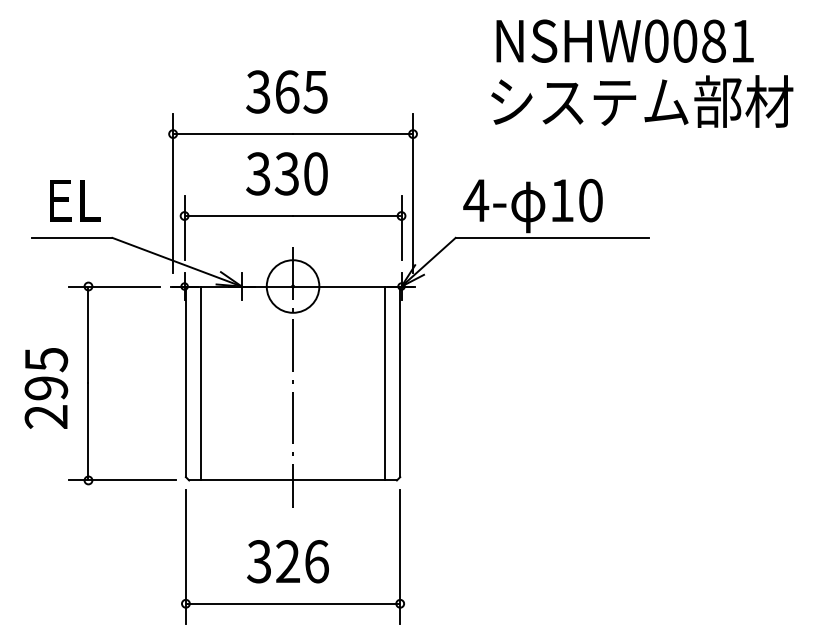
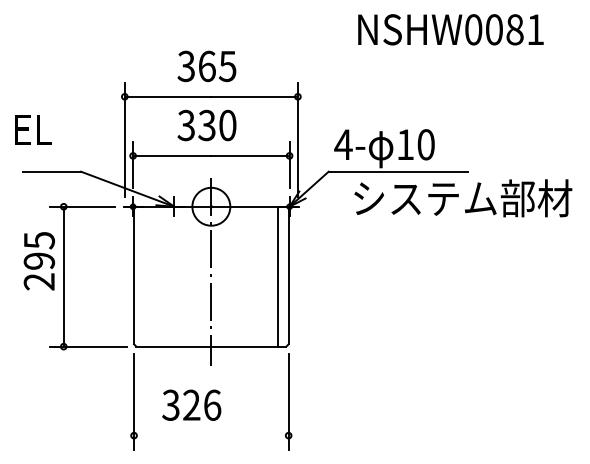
text: (642, 101) -> (463, 198), moved
text: (75, 200) -> (33, 129), moved
line: (201, 383) -> (145, 276), removed
text: (45, 388) -> (38, 261), moved
text: (287, 560) -> (191, 404), moved
line: (293, 603) -> (211, 435), removed

